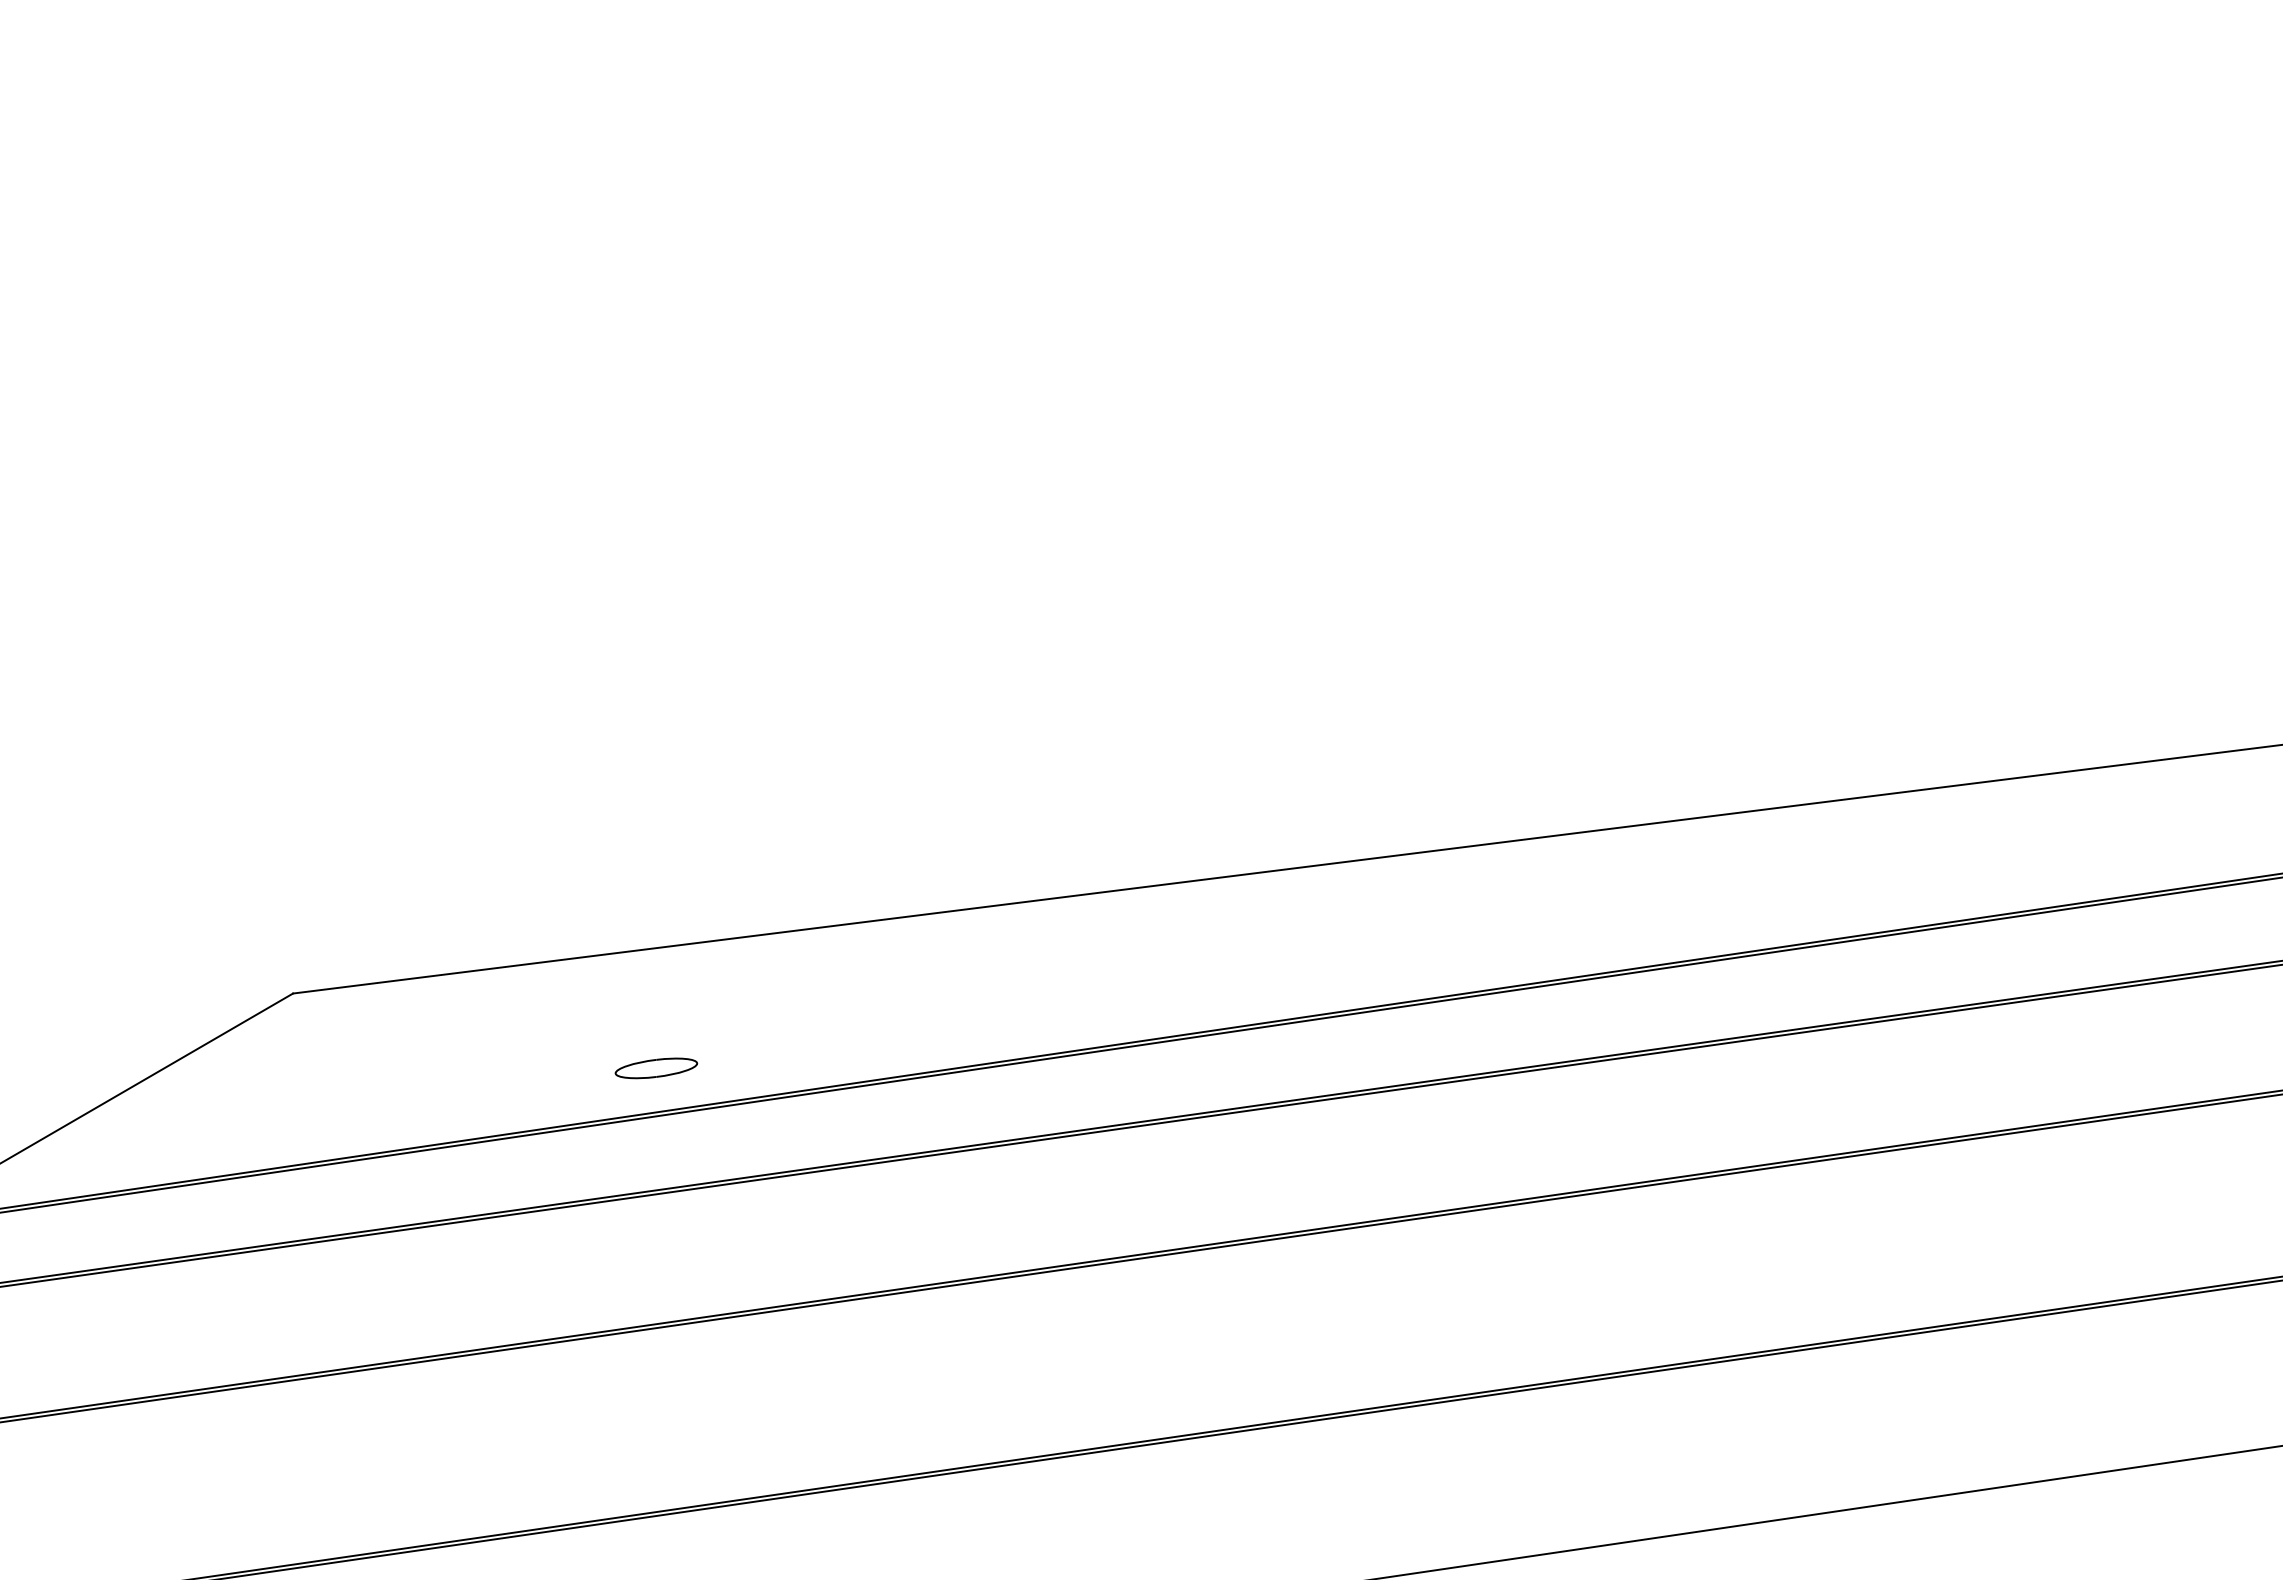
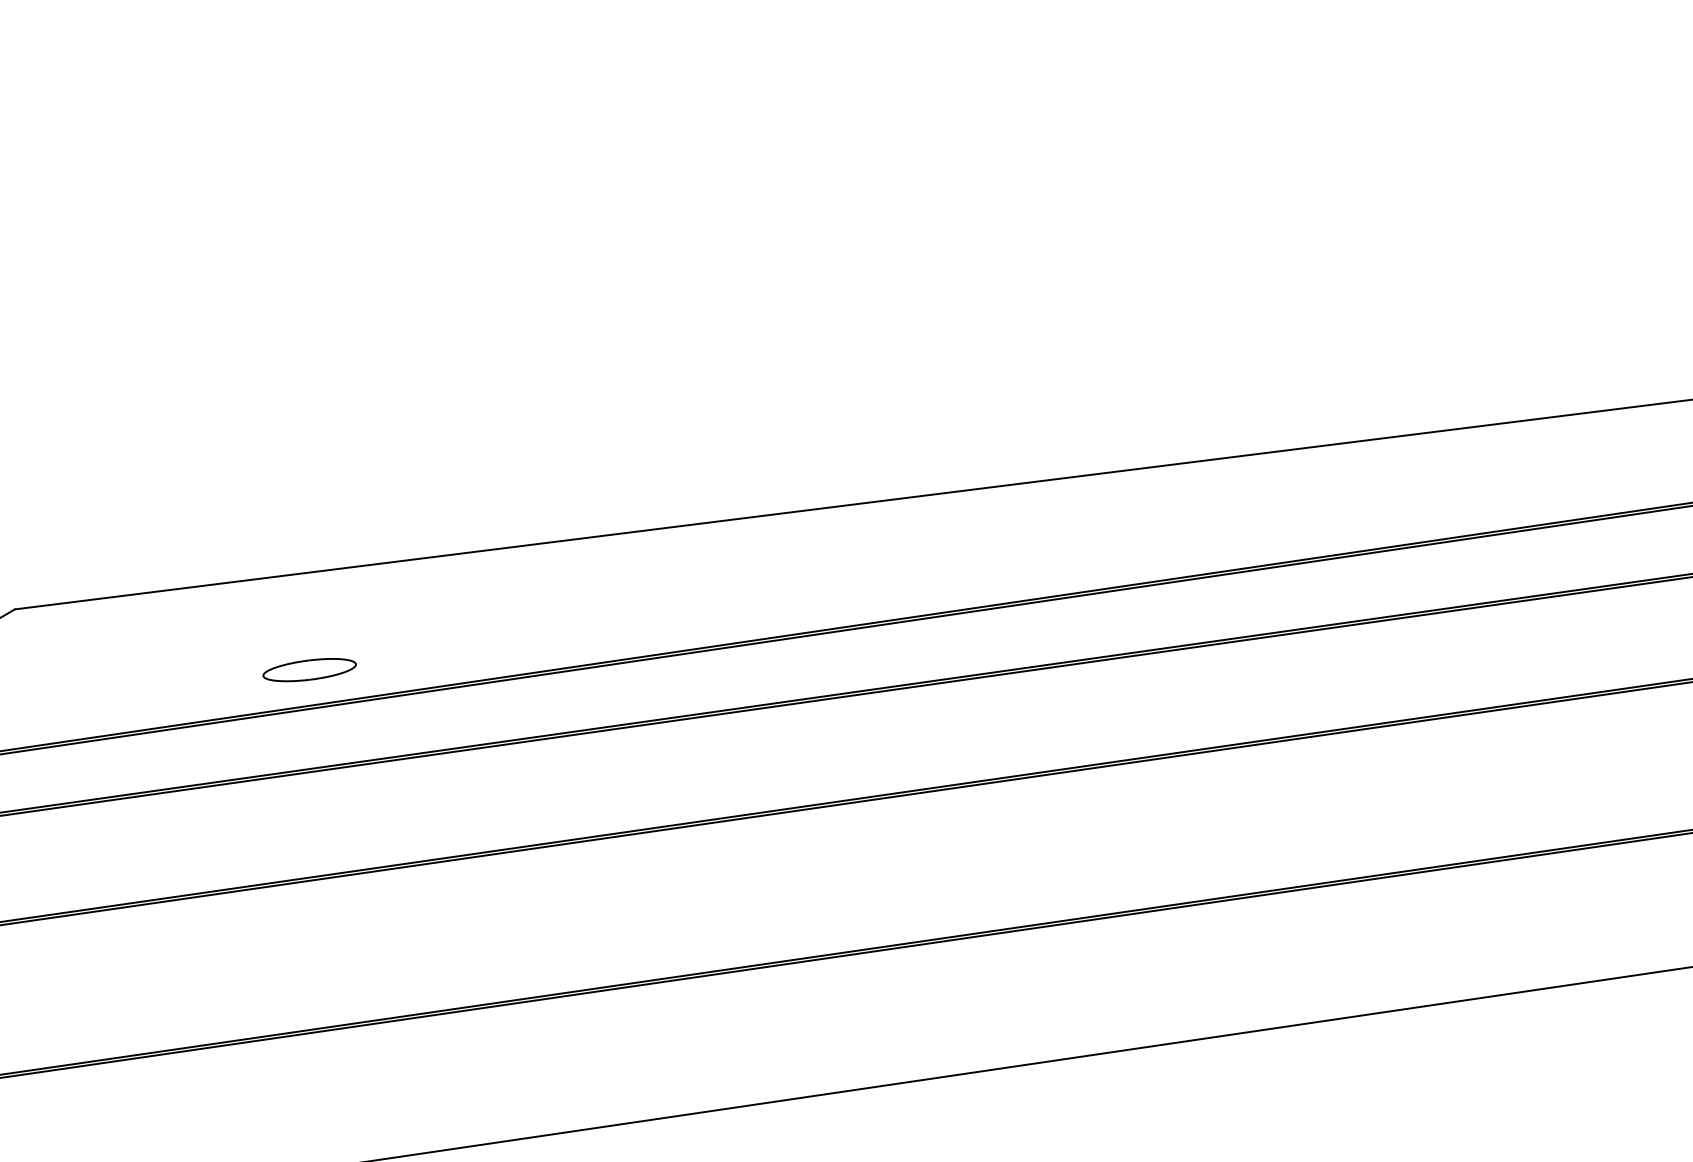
part: (656, 1068) -> (309, 670), size x1.4

